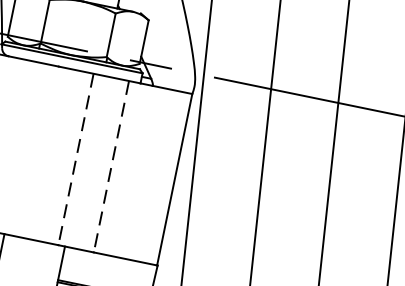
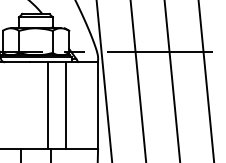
line: (74, 161) -> (47, 106), dashed -> solid
line: (110, 168) -> (65, 106), dashed -> solid

